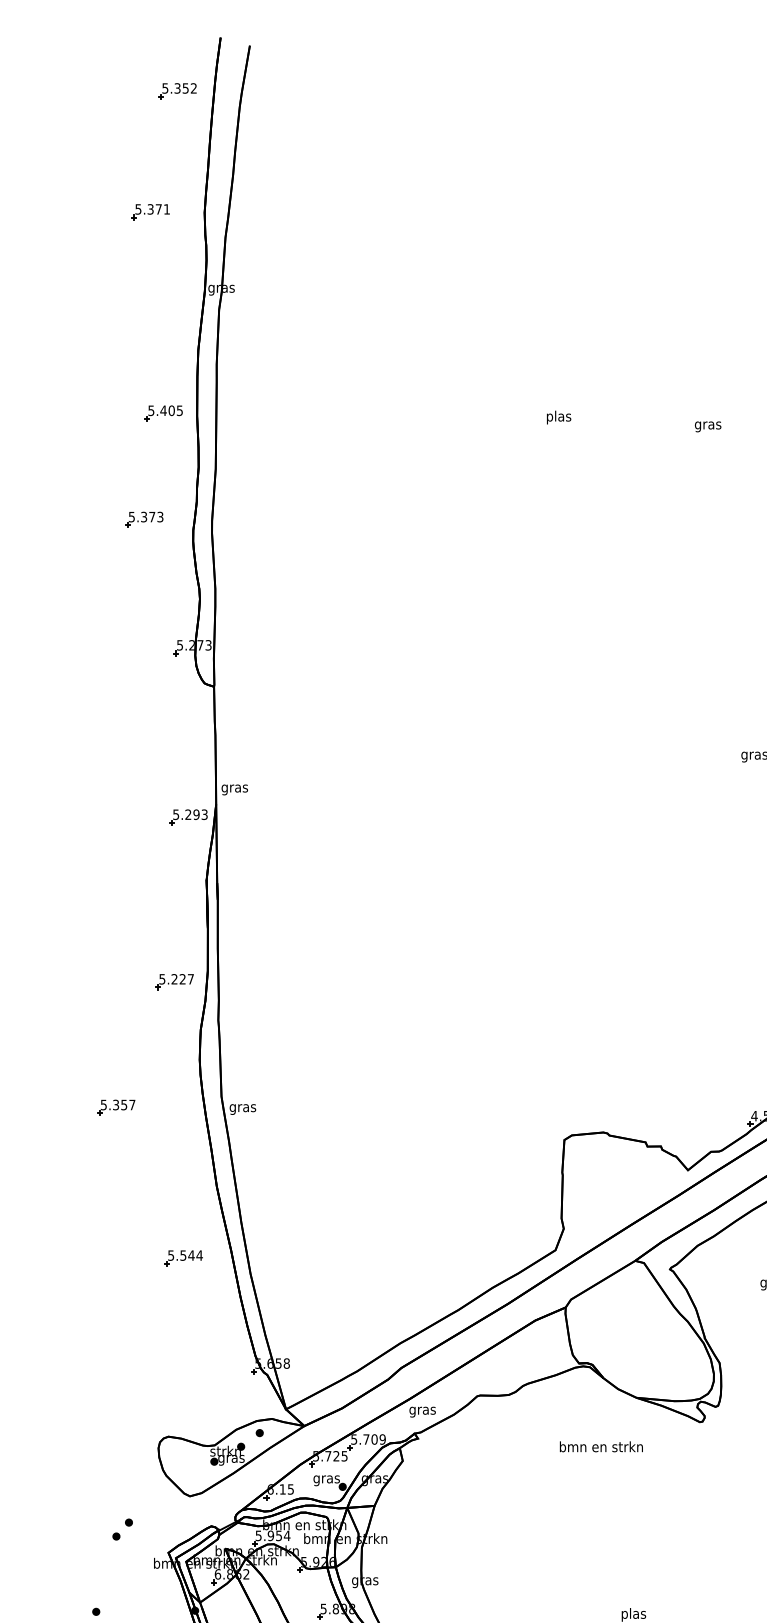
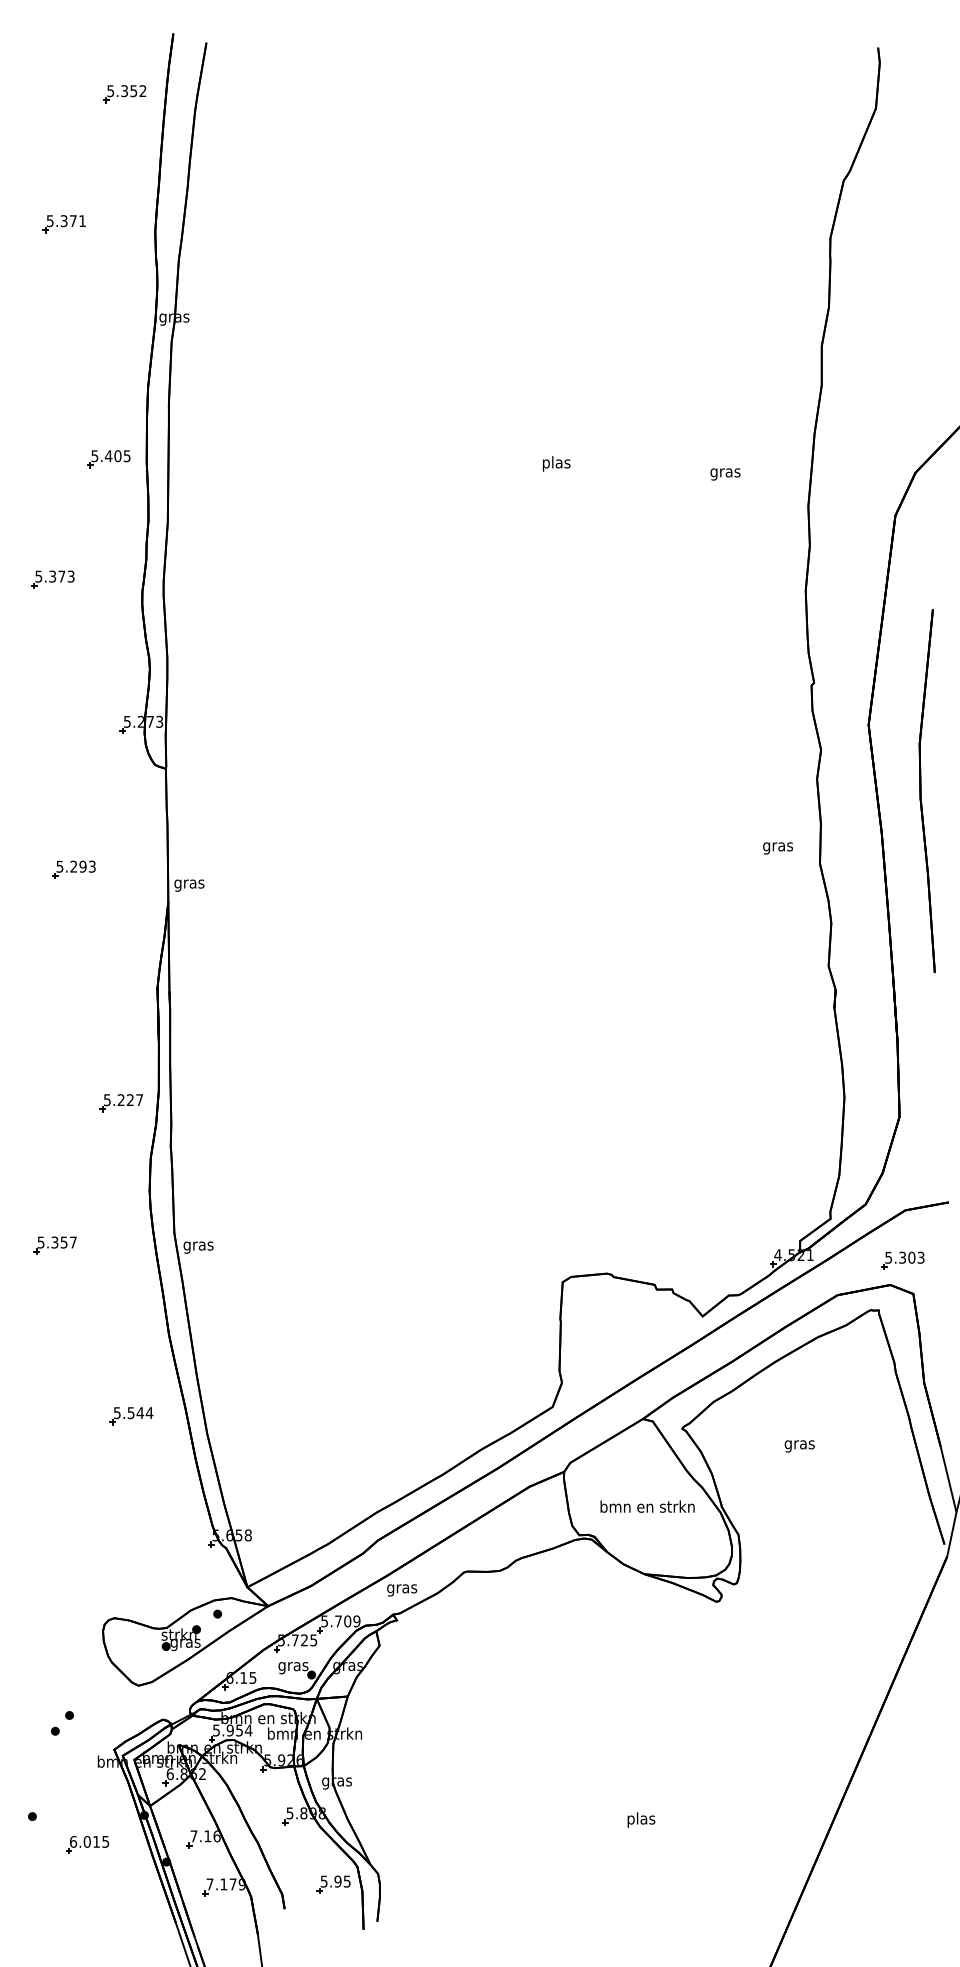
part: (150, 212) -> (63, 224), moved
part: (143, 519) -> (52, 579), moved
part: (188, 817) -> (73, 869), moved
text: (601, 1446) -> (647, 1506), moved

